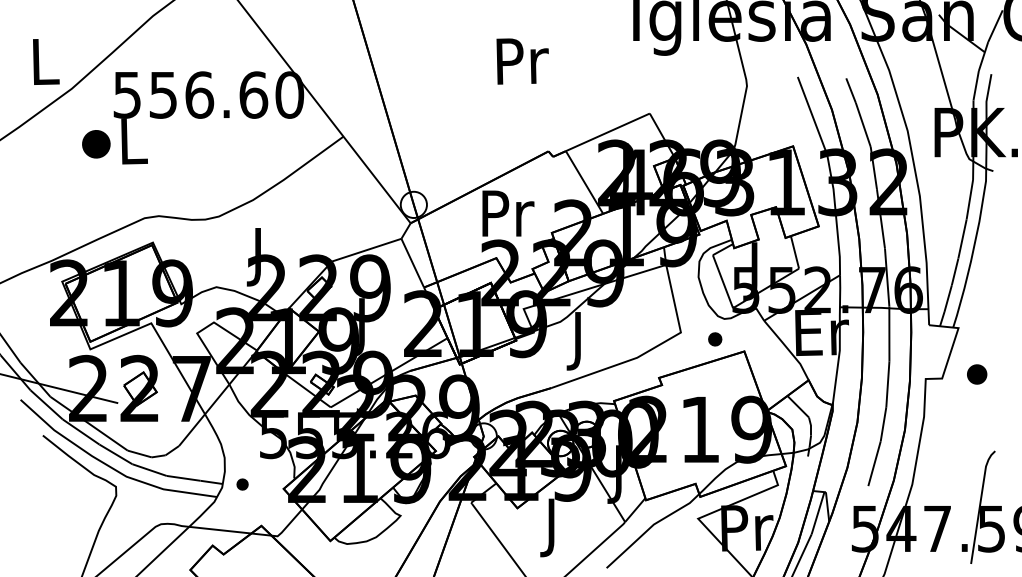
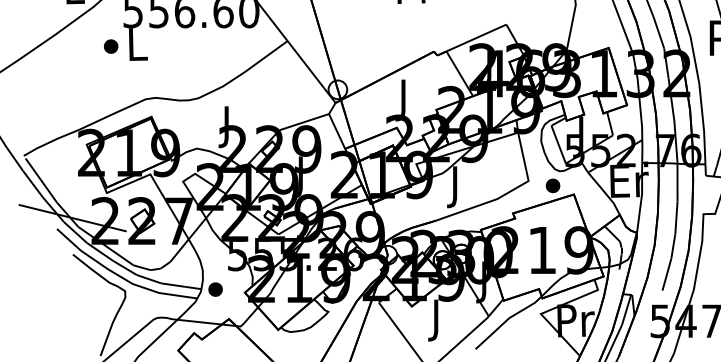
part: (96, 144) -> (111, 46), size x0.71
text: (508, 219) -> (405, 100), Pr -> J
part: (715, 339) -> (553, 185), size x1.43
part: (242, 484) -> (215, 289), size x1.67

